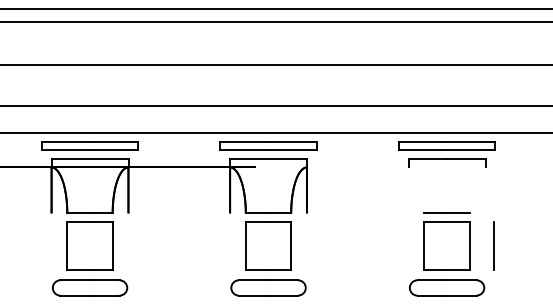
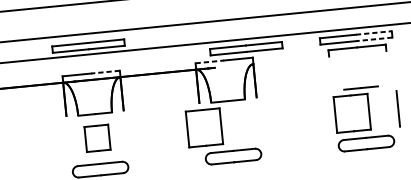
line: (471, 141) -> (374, 32), solid -> dashed
part: (89, 145) -> (88, 45), moved
part: (268, 145) -> (246, 48), moved
line: (470, 150) -> (373, 39), solid -> dashed
line: (108, 158) -> (104, 71), solid -> dashed
line: (249, 158) -> (209, 61), solid -> dashed
part: (89, 245) -> (97, 138), size x0.7
part: (268, 245) -> (204, 127), moved
part: (446, 245) -> (351, 113), moved

